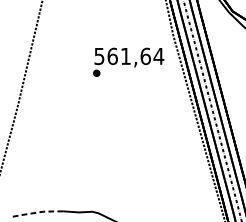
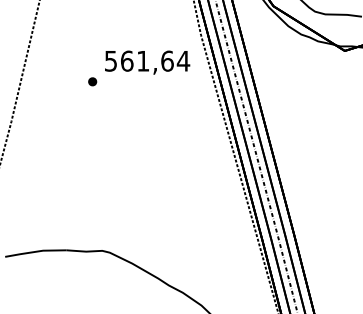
part: (96, 73) -> (92, 81), moved
line: (37, 212) -> (35, 251), dashed -> solid

